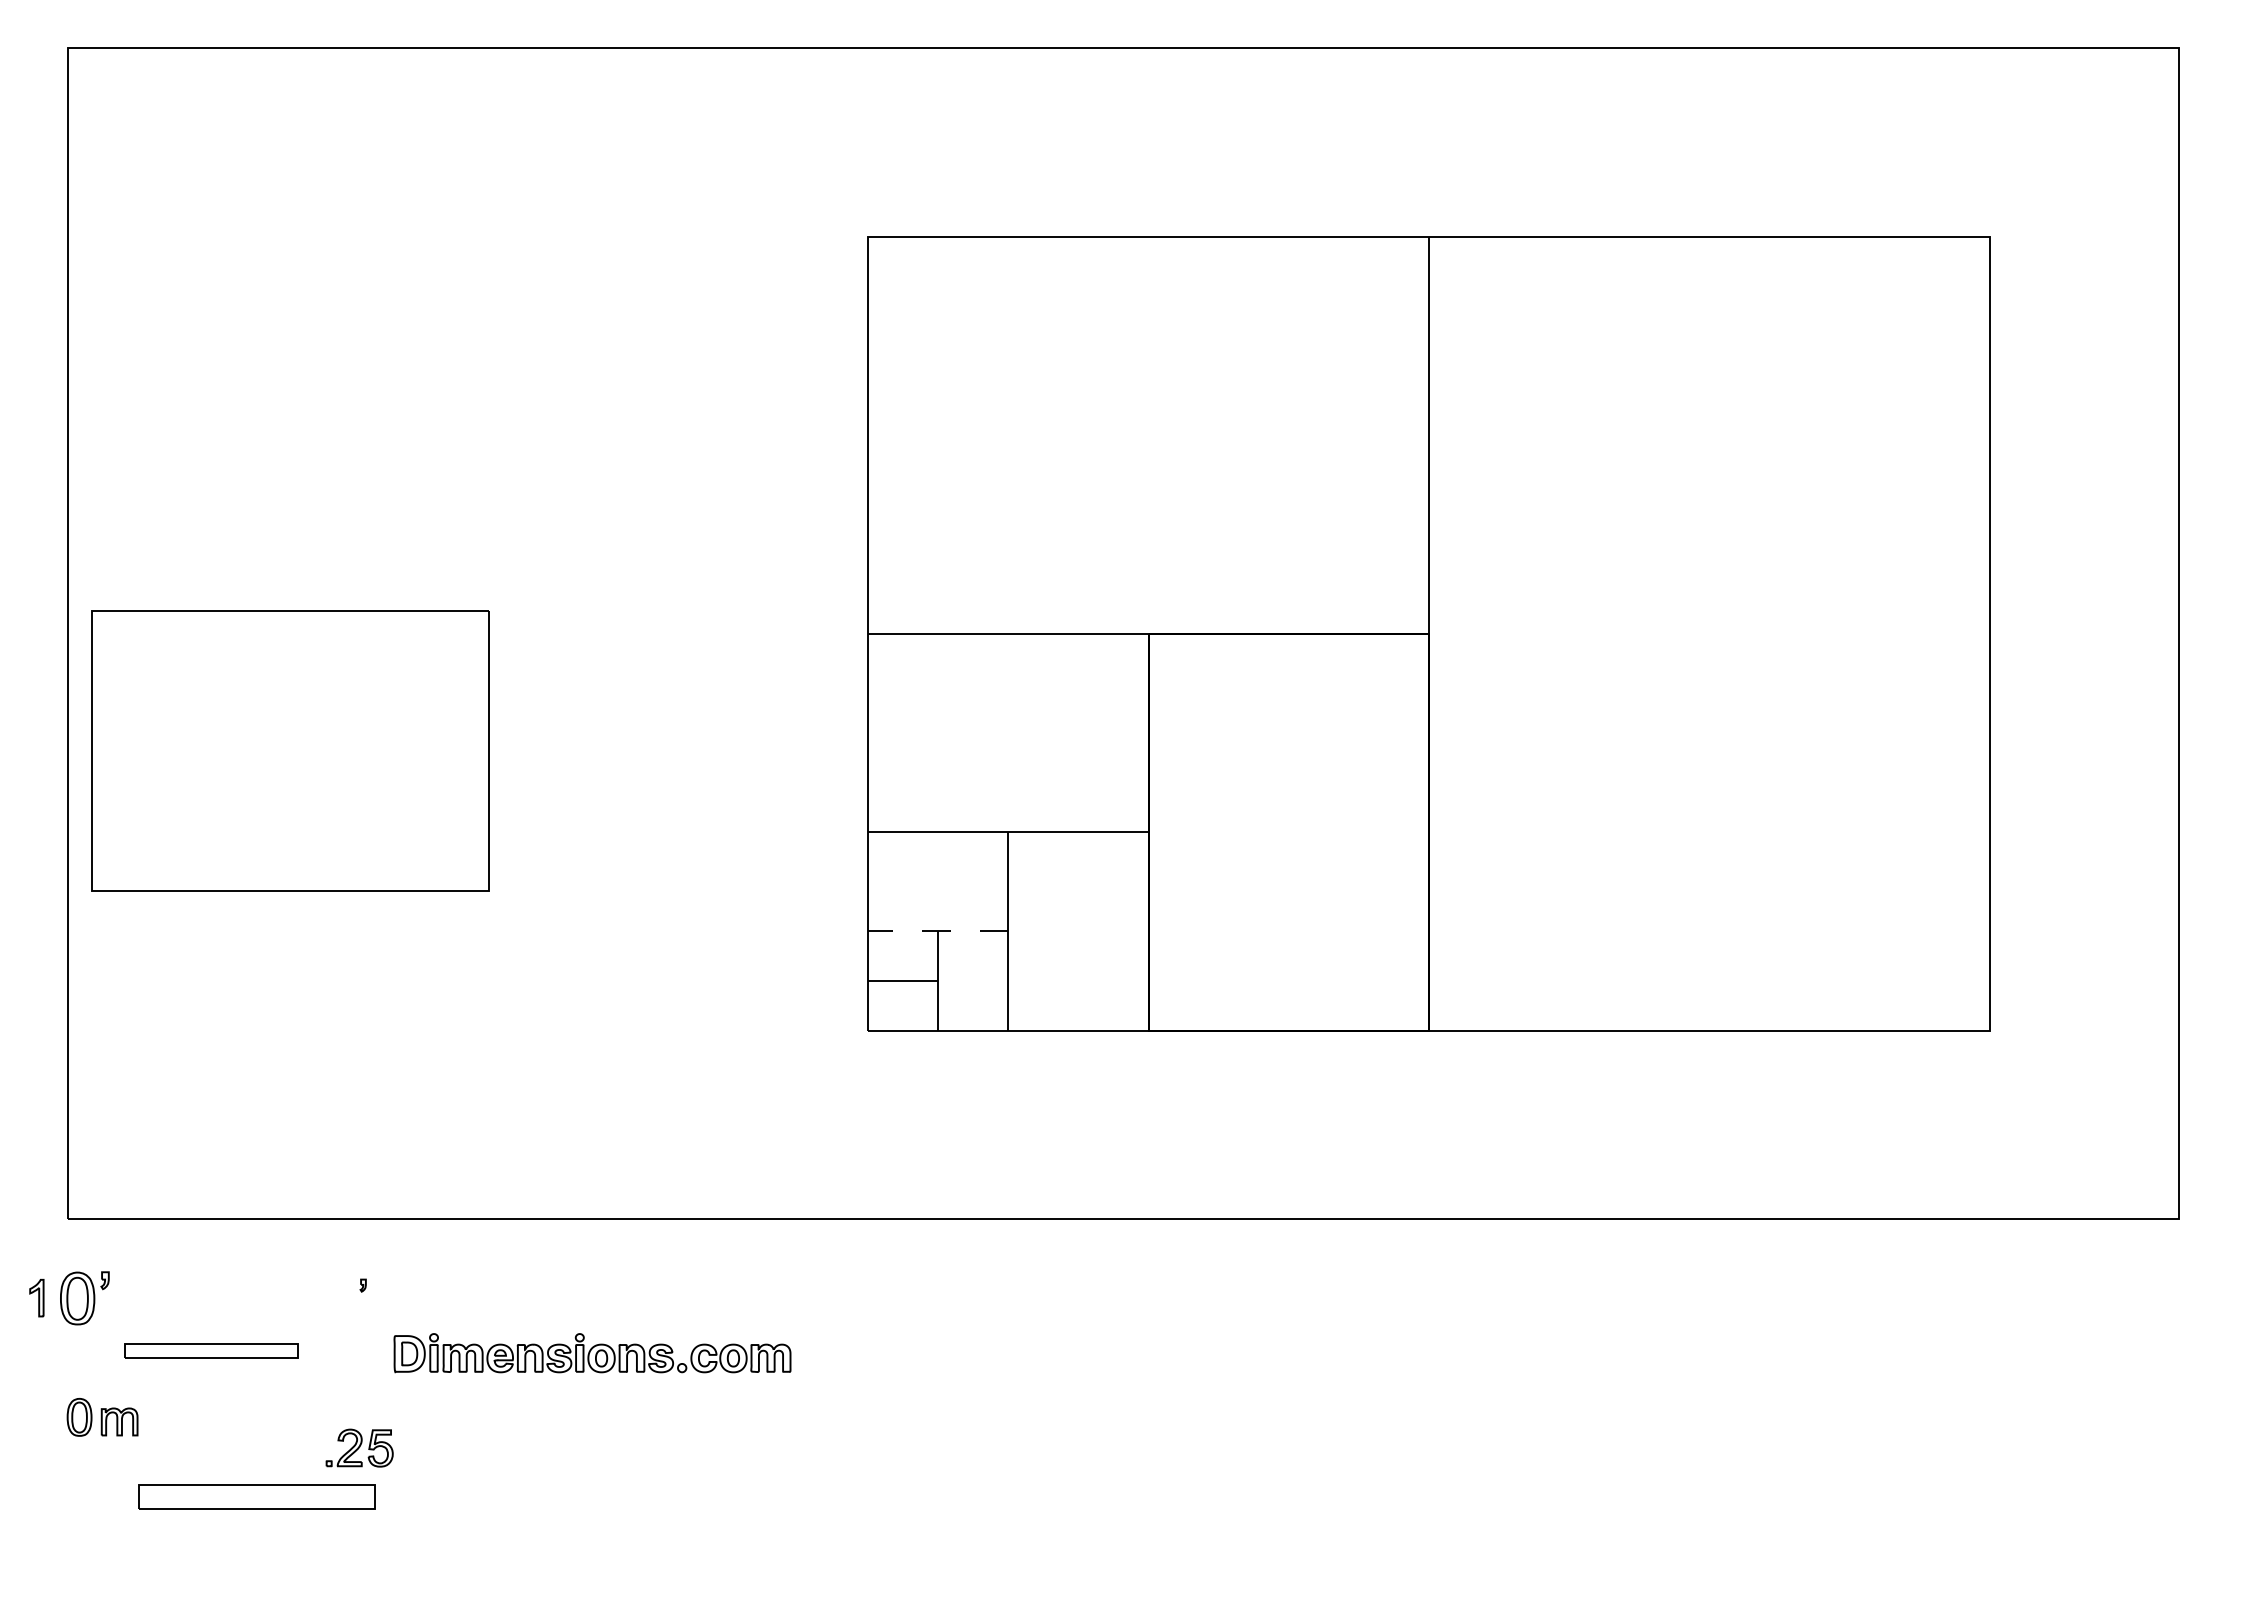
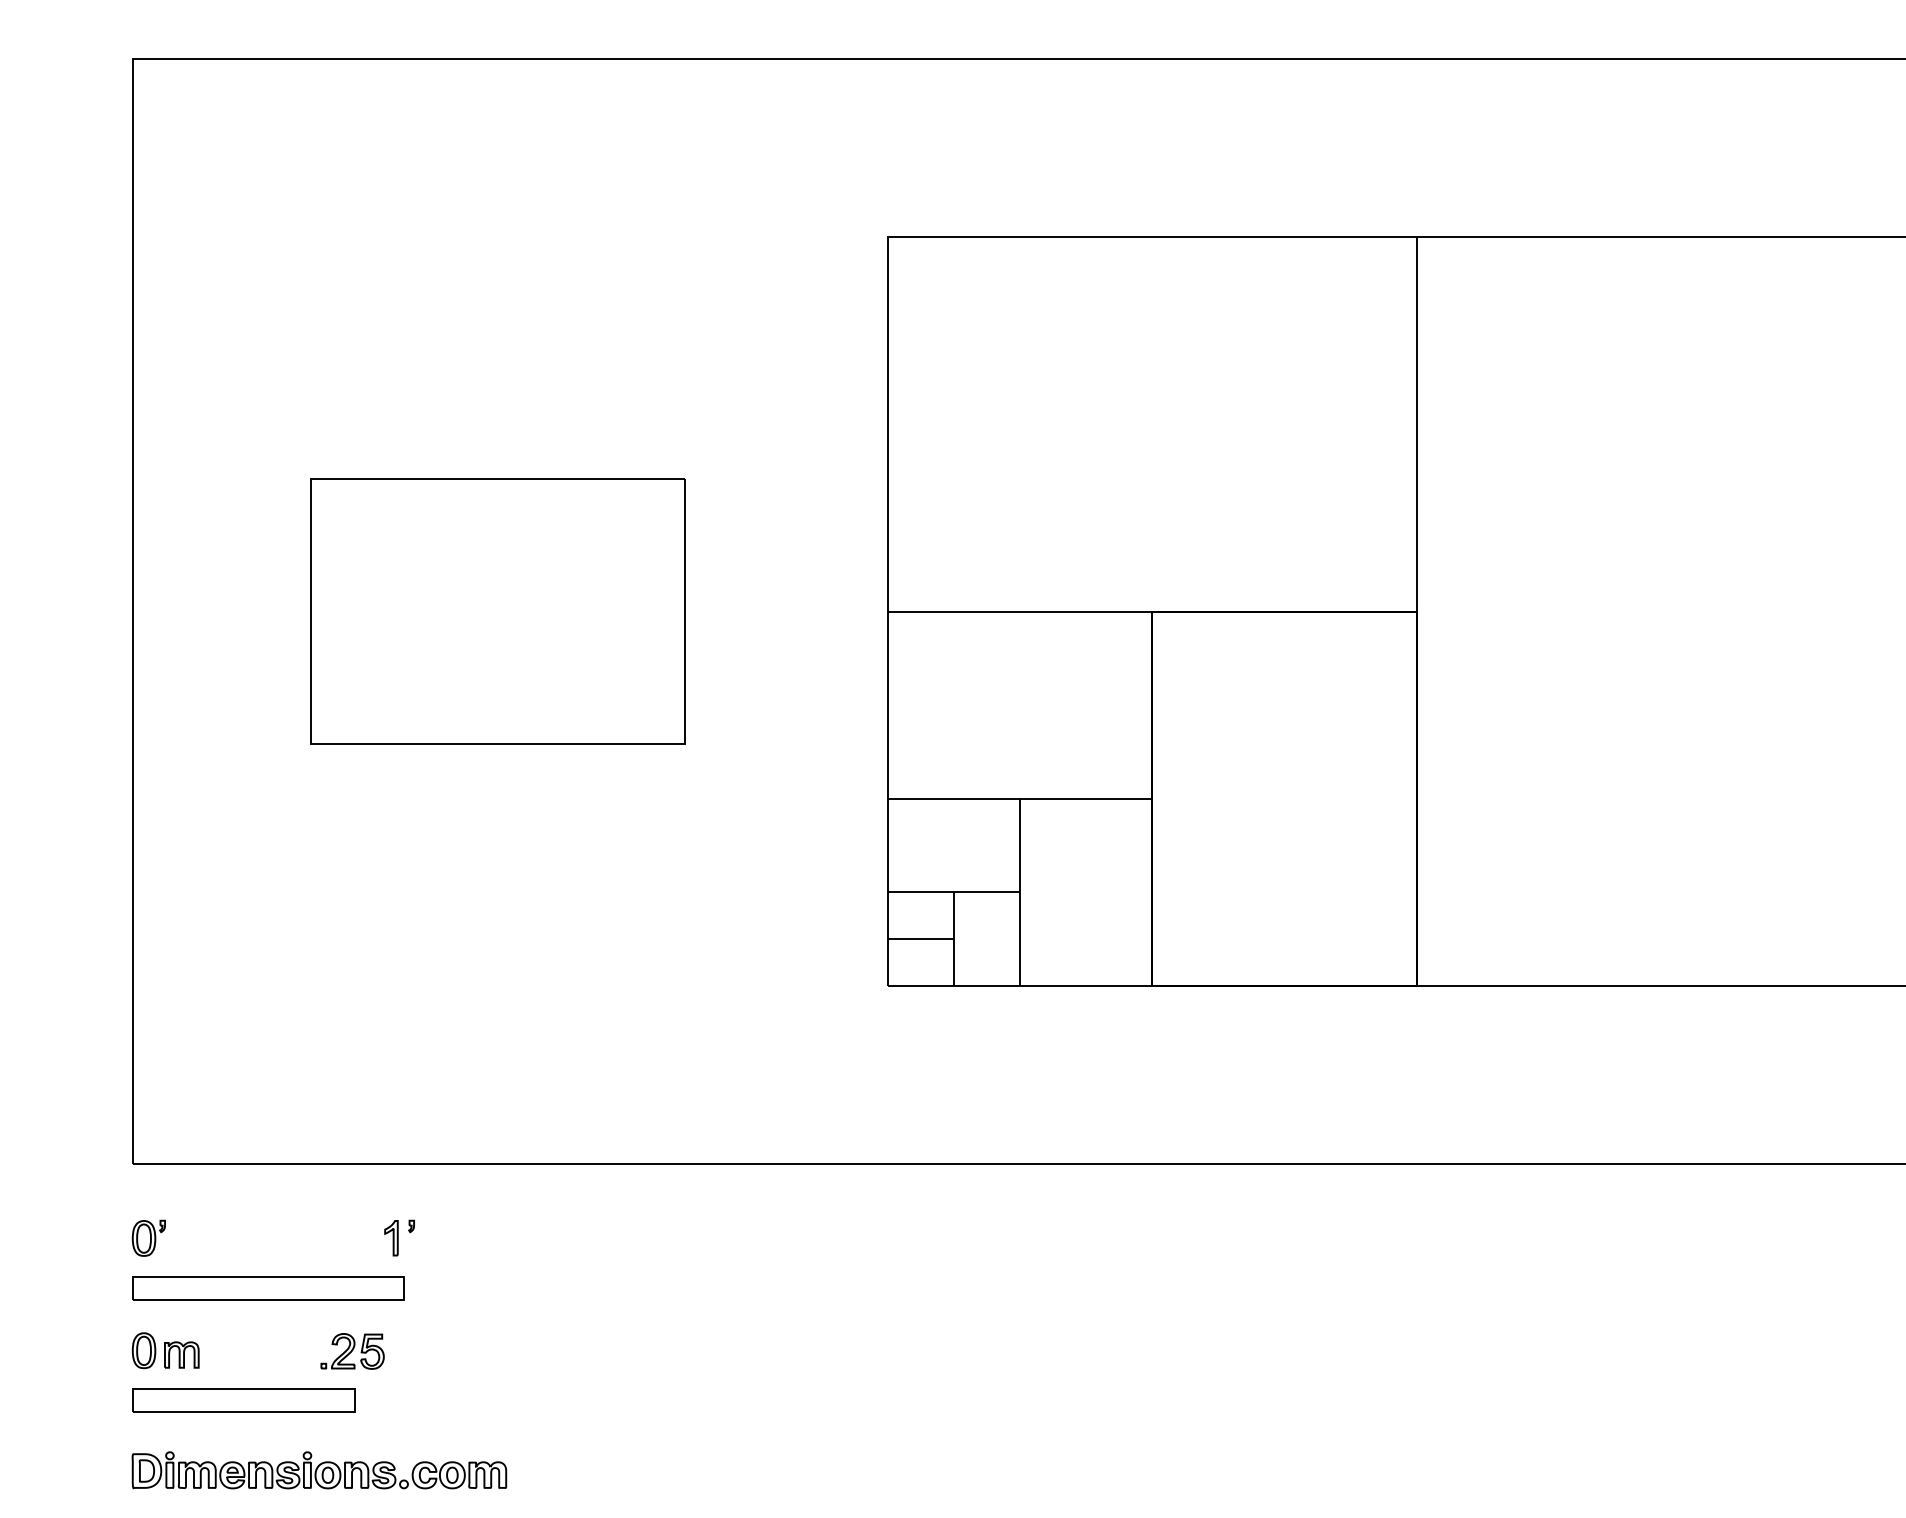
part: (290, 750) -> (497, 611), moved
line: (937, 931) -> (953, 892), dashed -> solid
part: (36, 1297) -> (391, 1237), moved
part: (84, 1297) -> (148, 1237), size x0.71
part: (211, 1350) -> (268, 1287), size x1.67
part: (592, 1353) -> (319, 1470), moved
part: (359, 1447) -> (352, 1350), moved
part: (256, 1496) -> (243, 1399), moved

